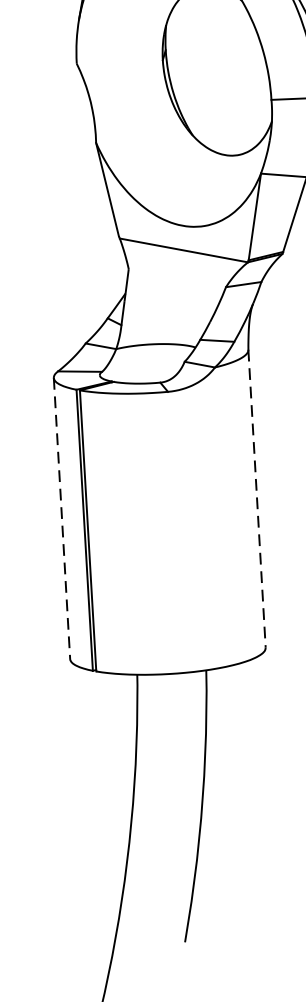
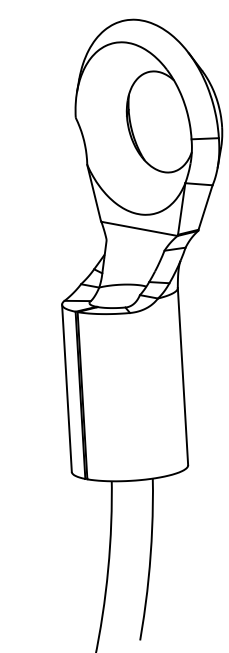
line: (256, 498) -> (182, 376), dashed -> solid
line: (61, 518) -> (66, 388), dashed -> solid

